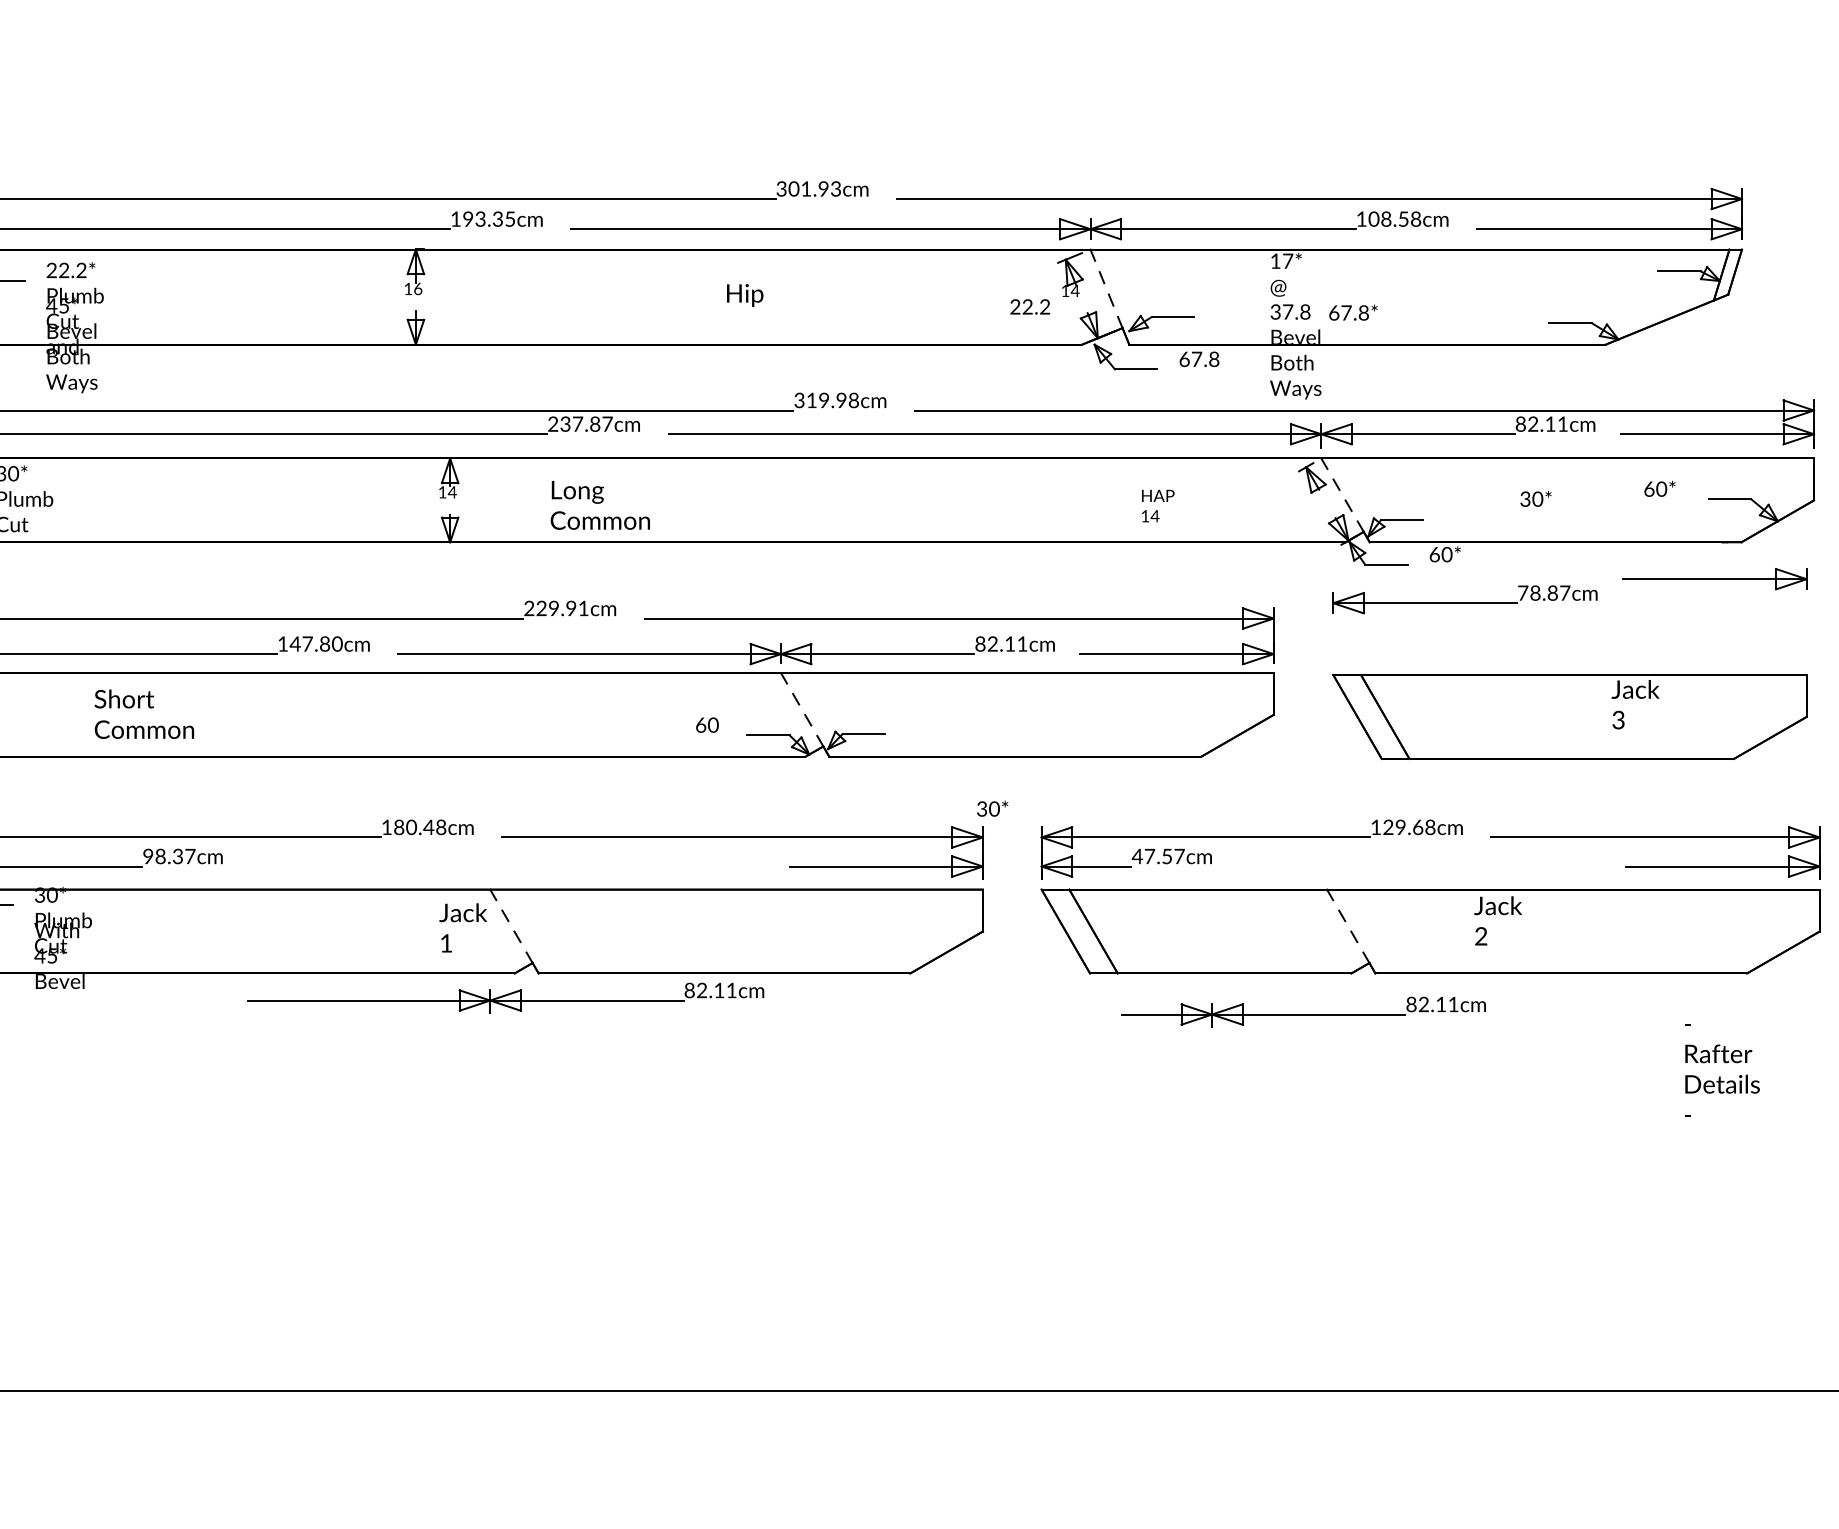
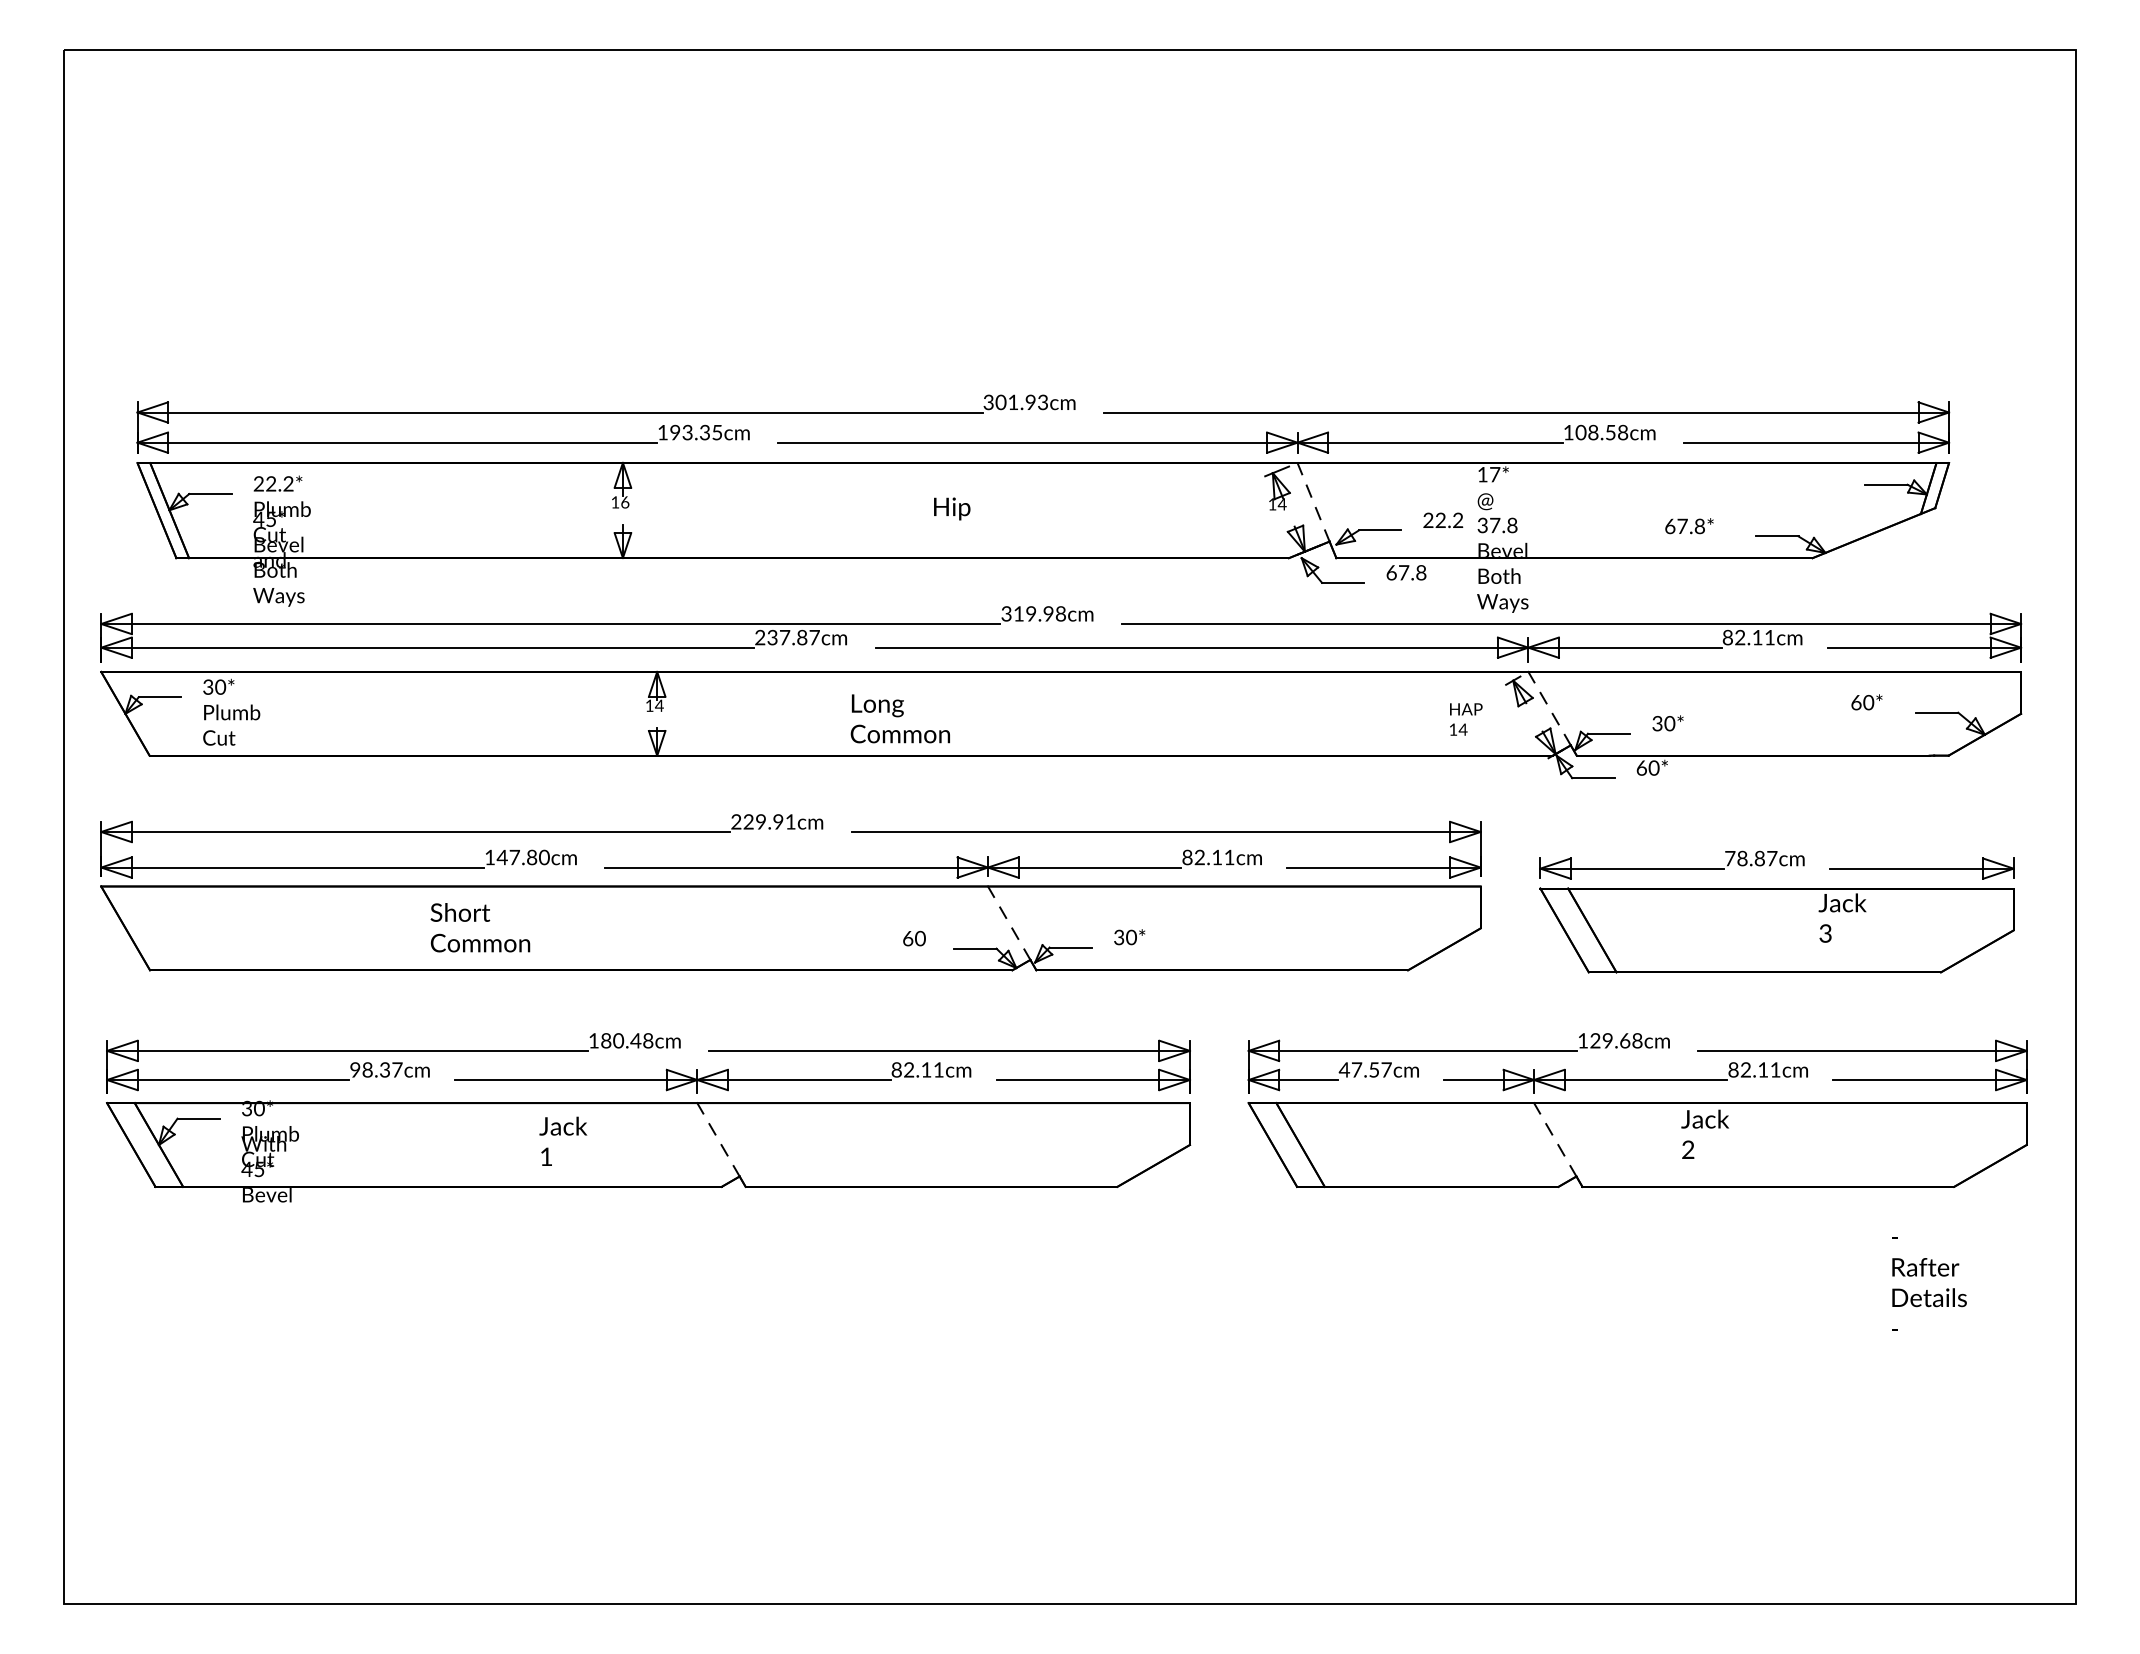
text: (1030, 307) -> (1443, 520), moved
text: (1353, 313) -> (1689, 526), moved
text: (1535, 499) -> (1667, 723), moved
text: (599, 505) -> (899, 718), moved
text: (1158, 506) -> (1466, 719), moved
part: (1714, 579) -> (1921, 868), moved
part: (1464, 599) -> (1671, 864), moved
text: (144, 714) -> (480, 927), moved
text: (992, 809) -> (1129, 937), moved
text: (463, 927) -> (563, 1140), moved
part: (505, 998) -> (712, 1077), moved
part: (1303, 1012) -> (1625, 1077), moved

